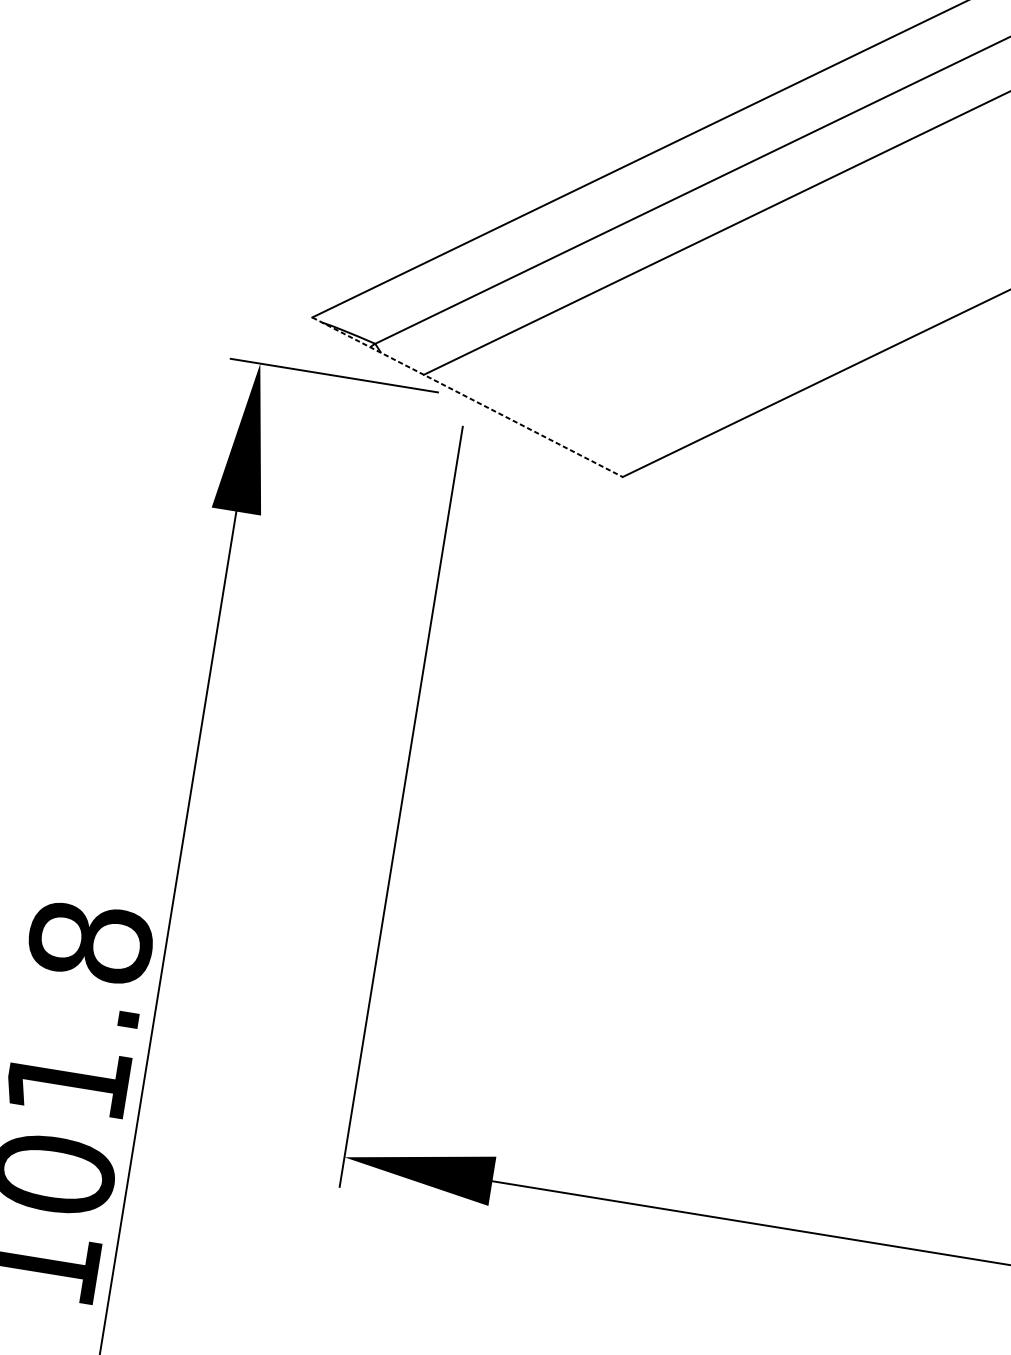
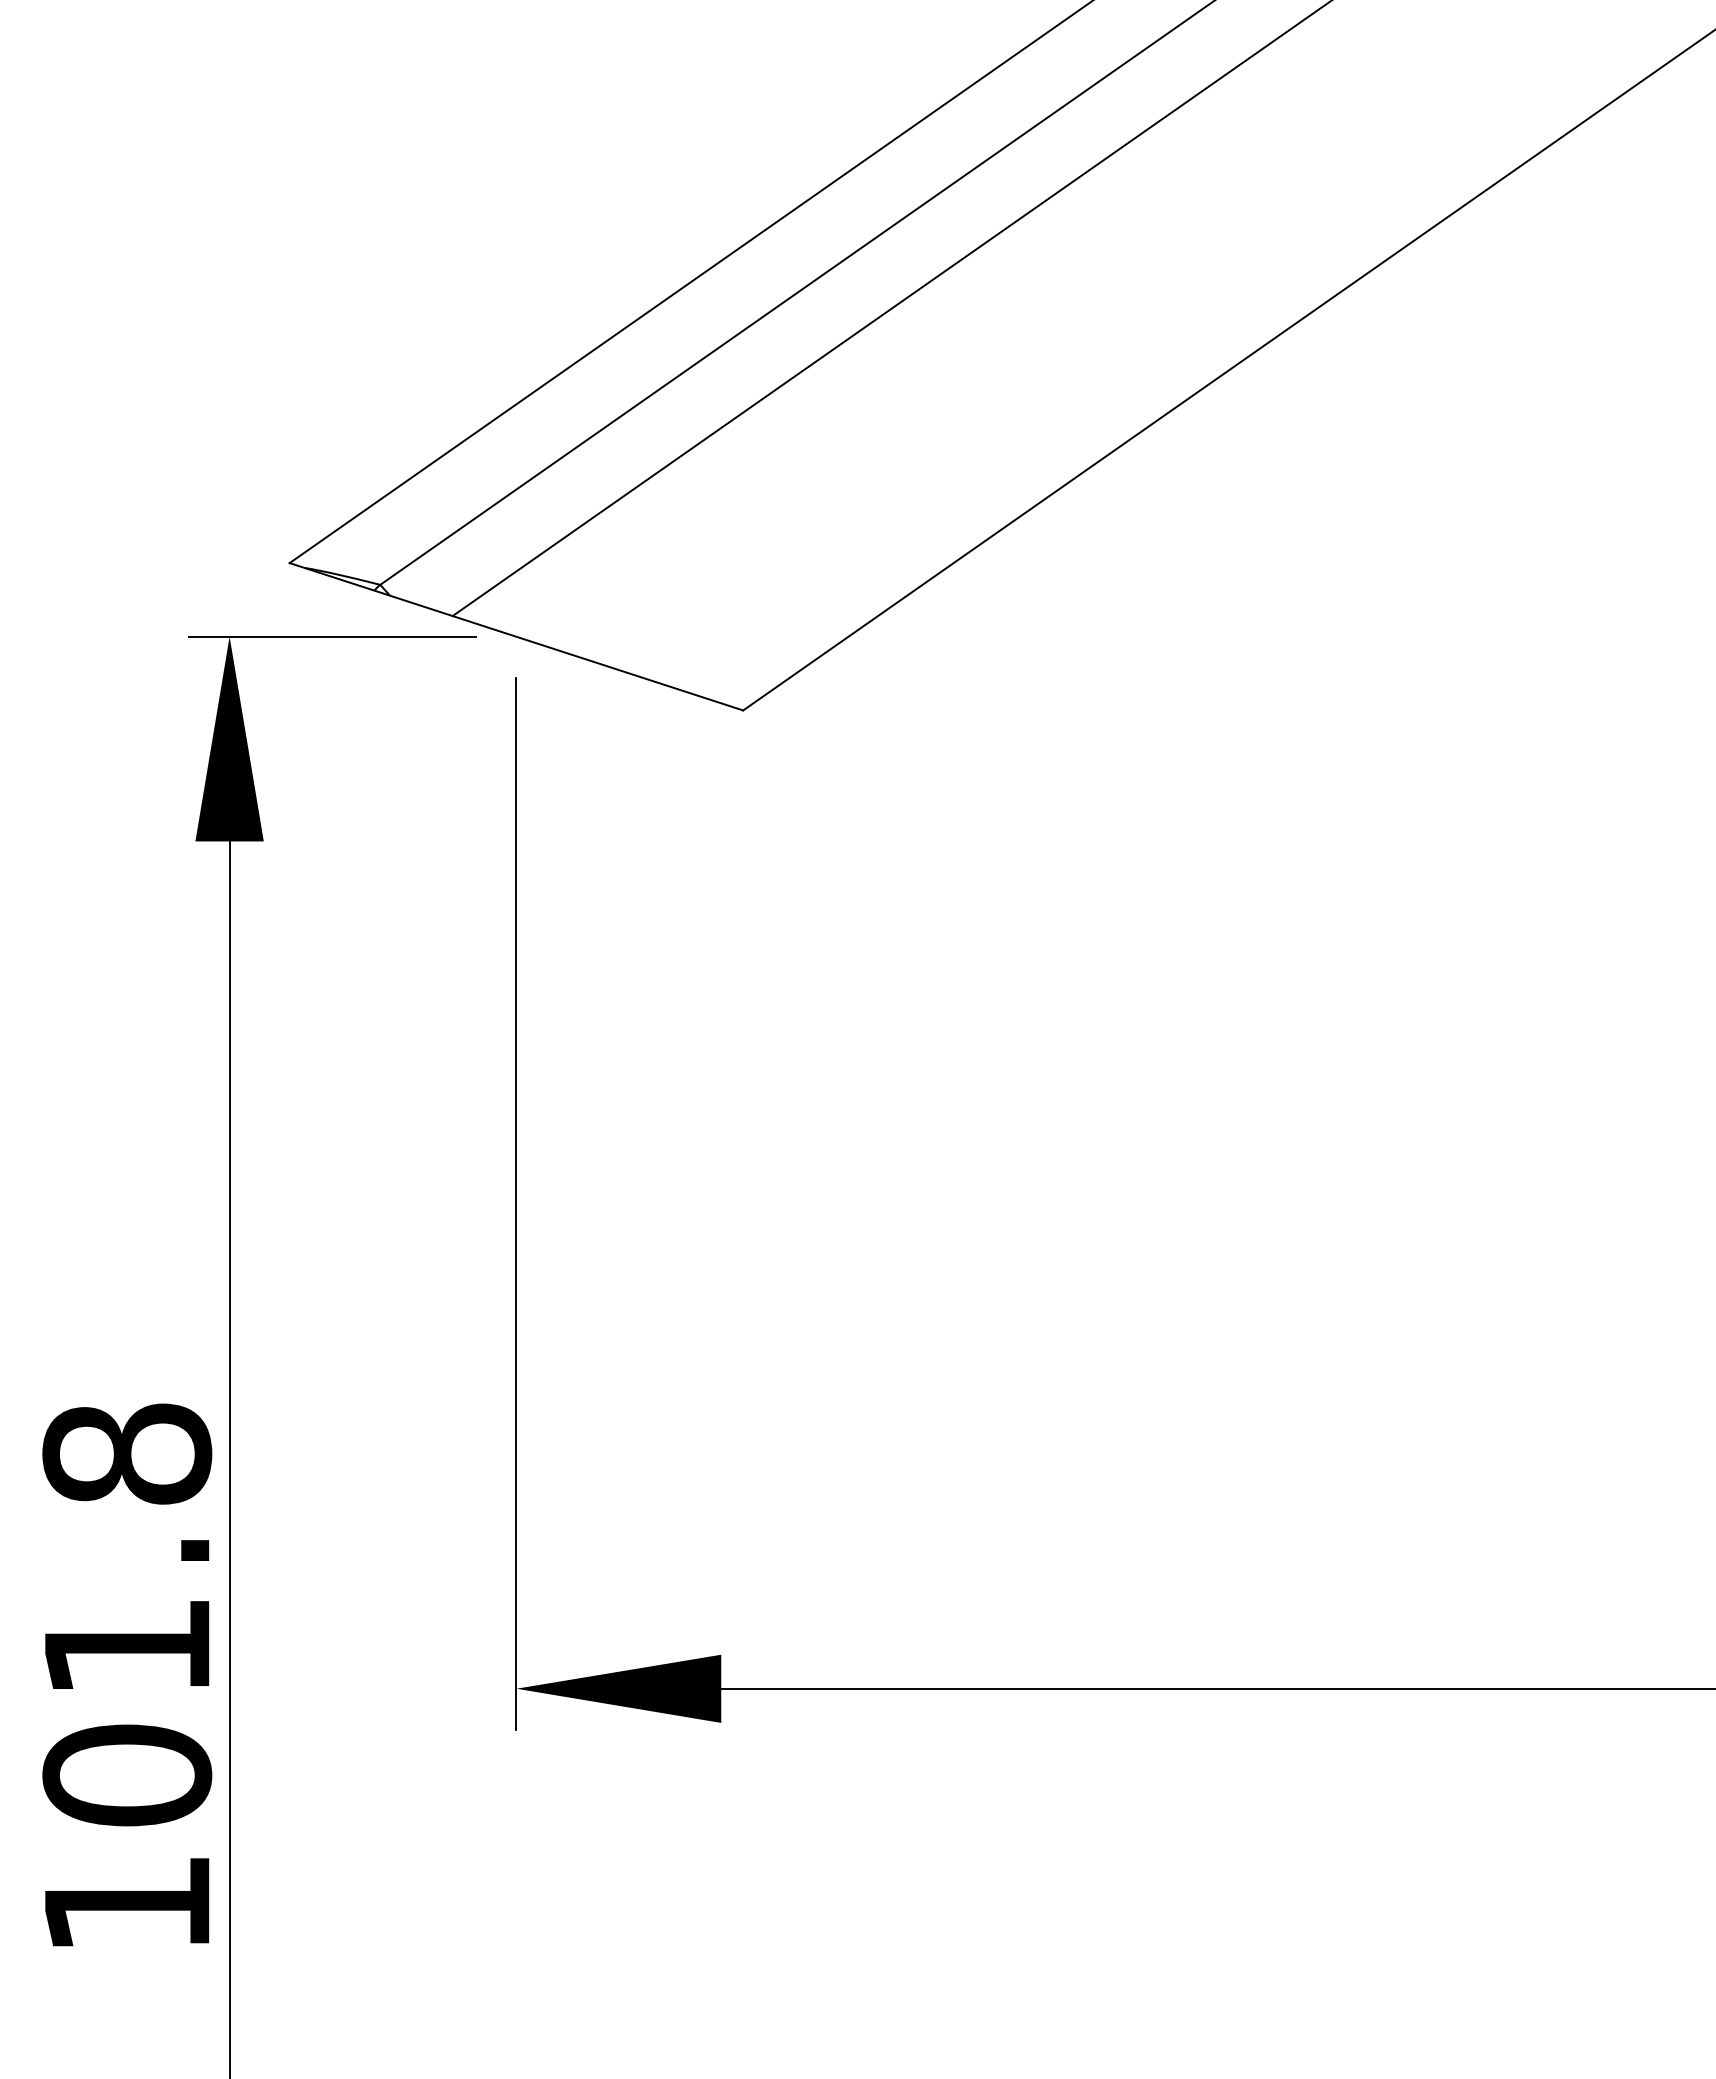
line: (467, 397) -> (516, 636), dashed -> solid

